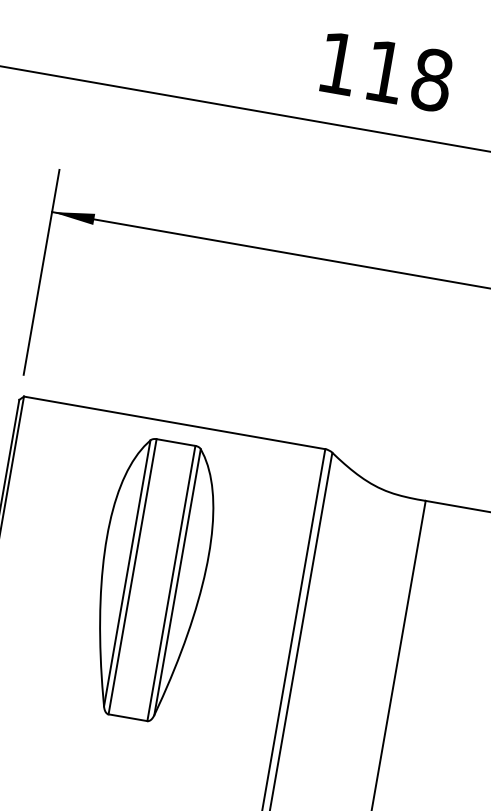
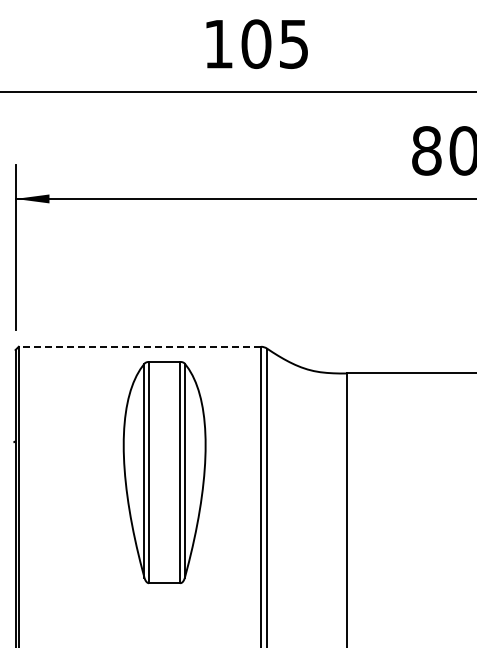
text: (407, 76) -> (274, 44), 118 -> 105
line: (174, 422) -> (139, 346), solid -> dashed
part: (151, 579) -> (164, 472), moved

